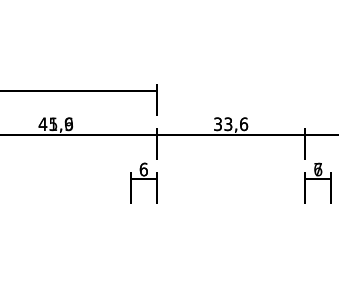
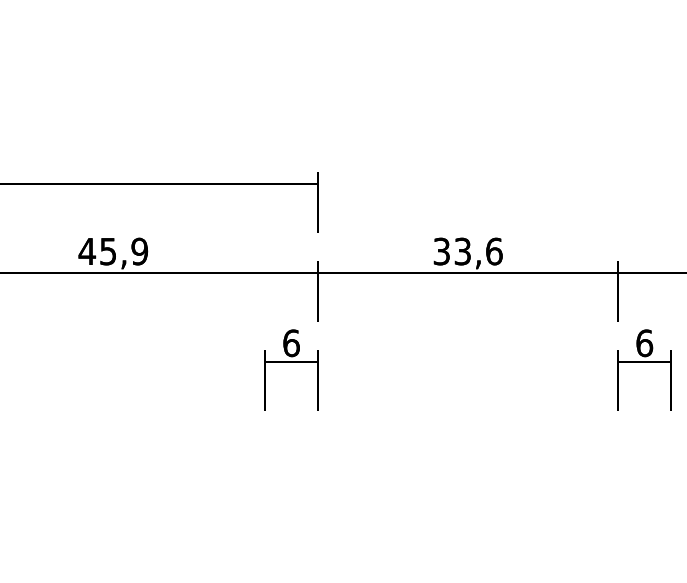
text: (61, 124) -> (124, 252), 41,6 -> 45,9
text: (318, 169) -> (645, 343), 7 -> 6

